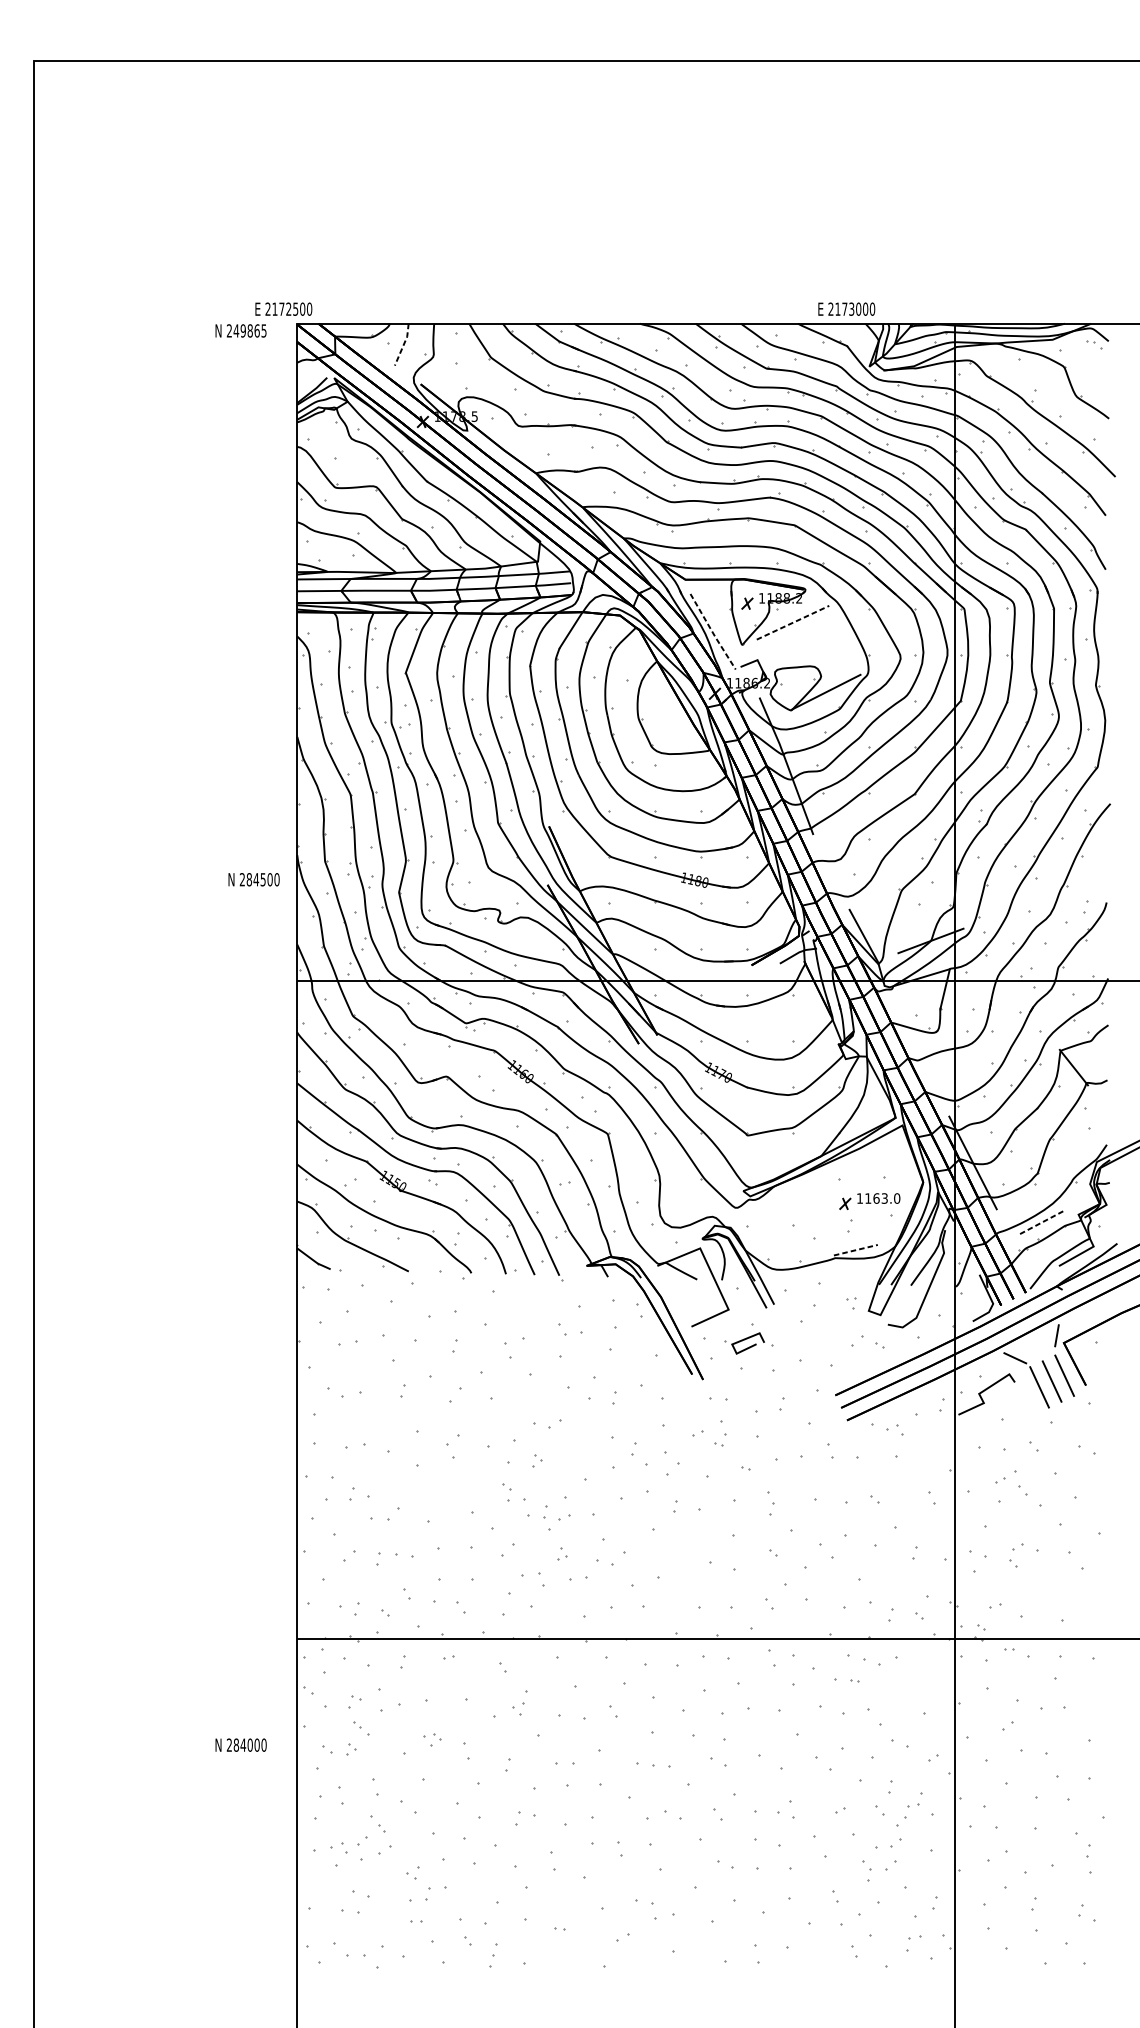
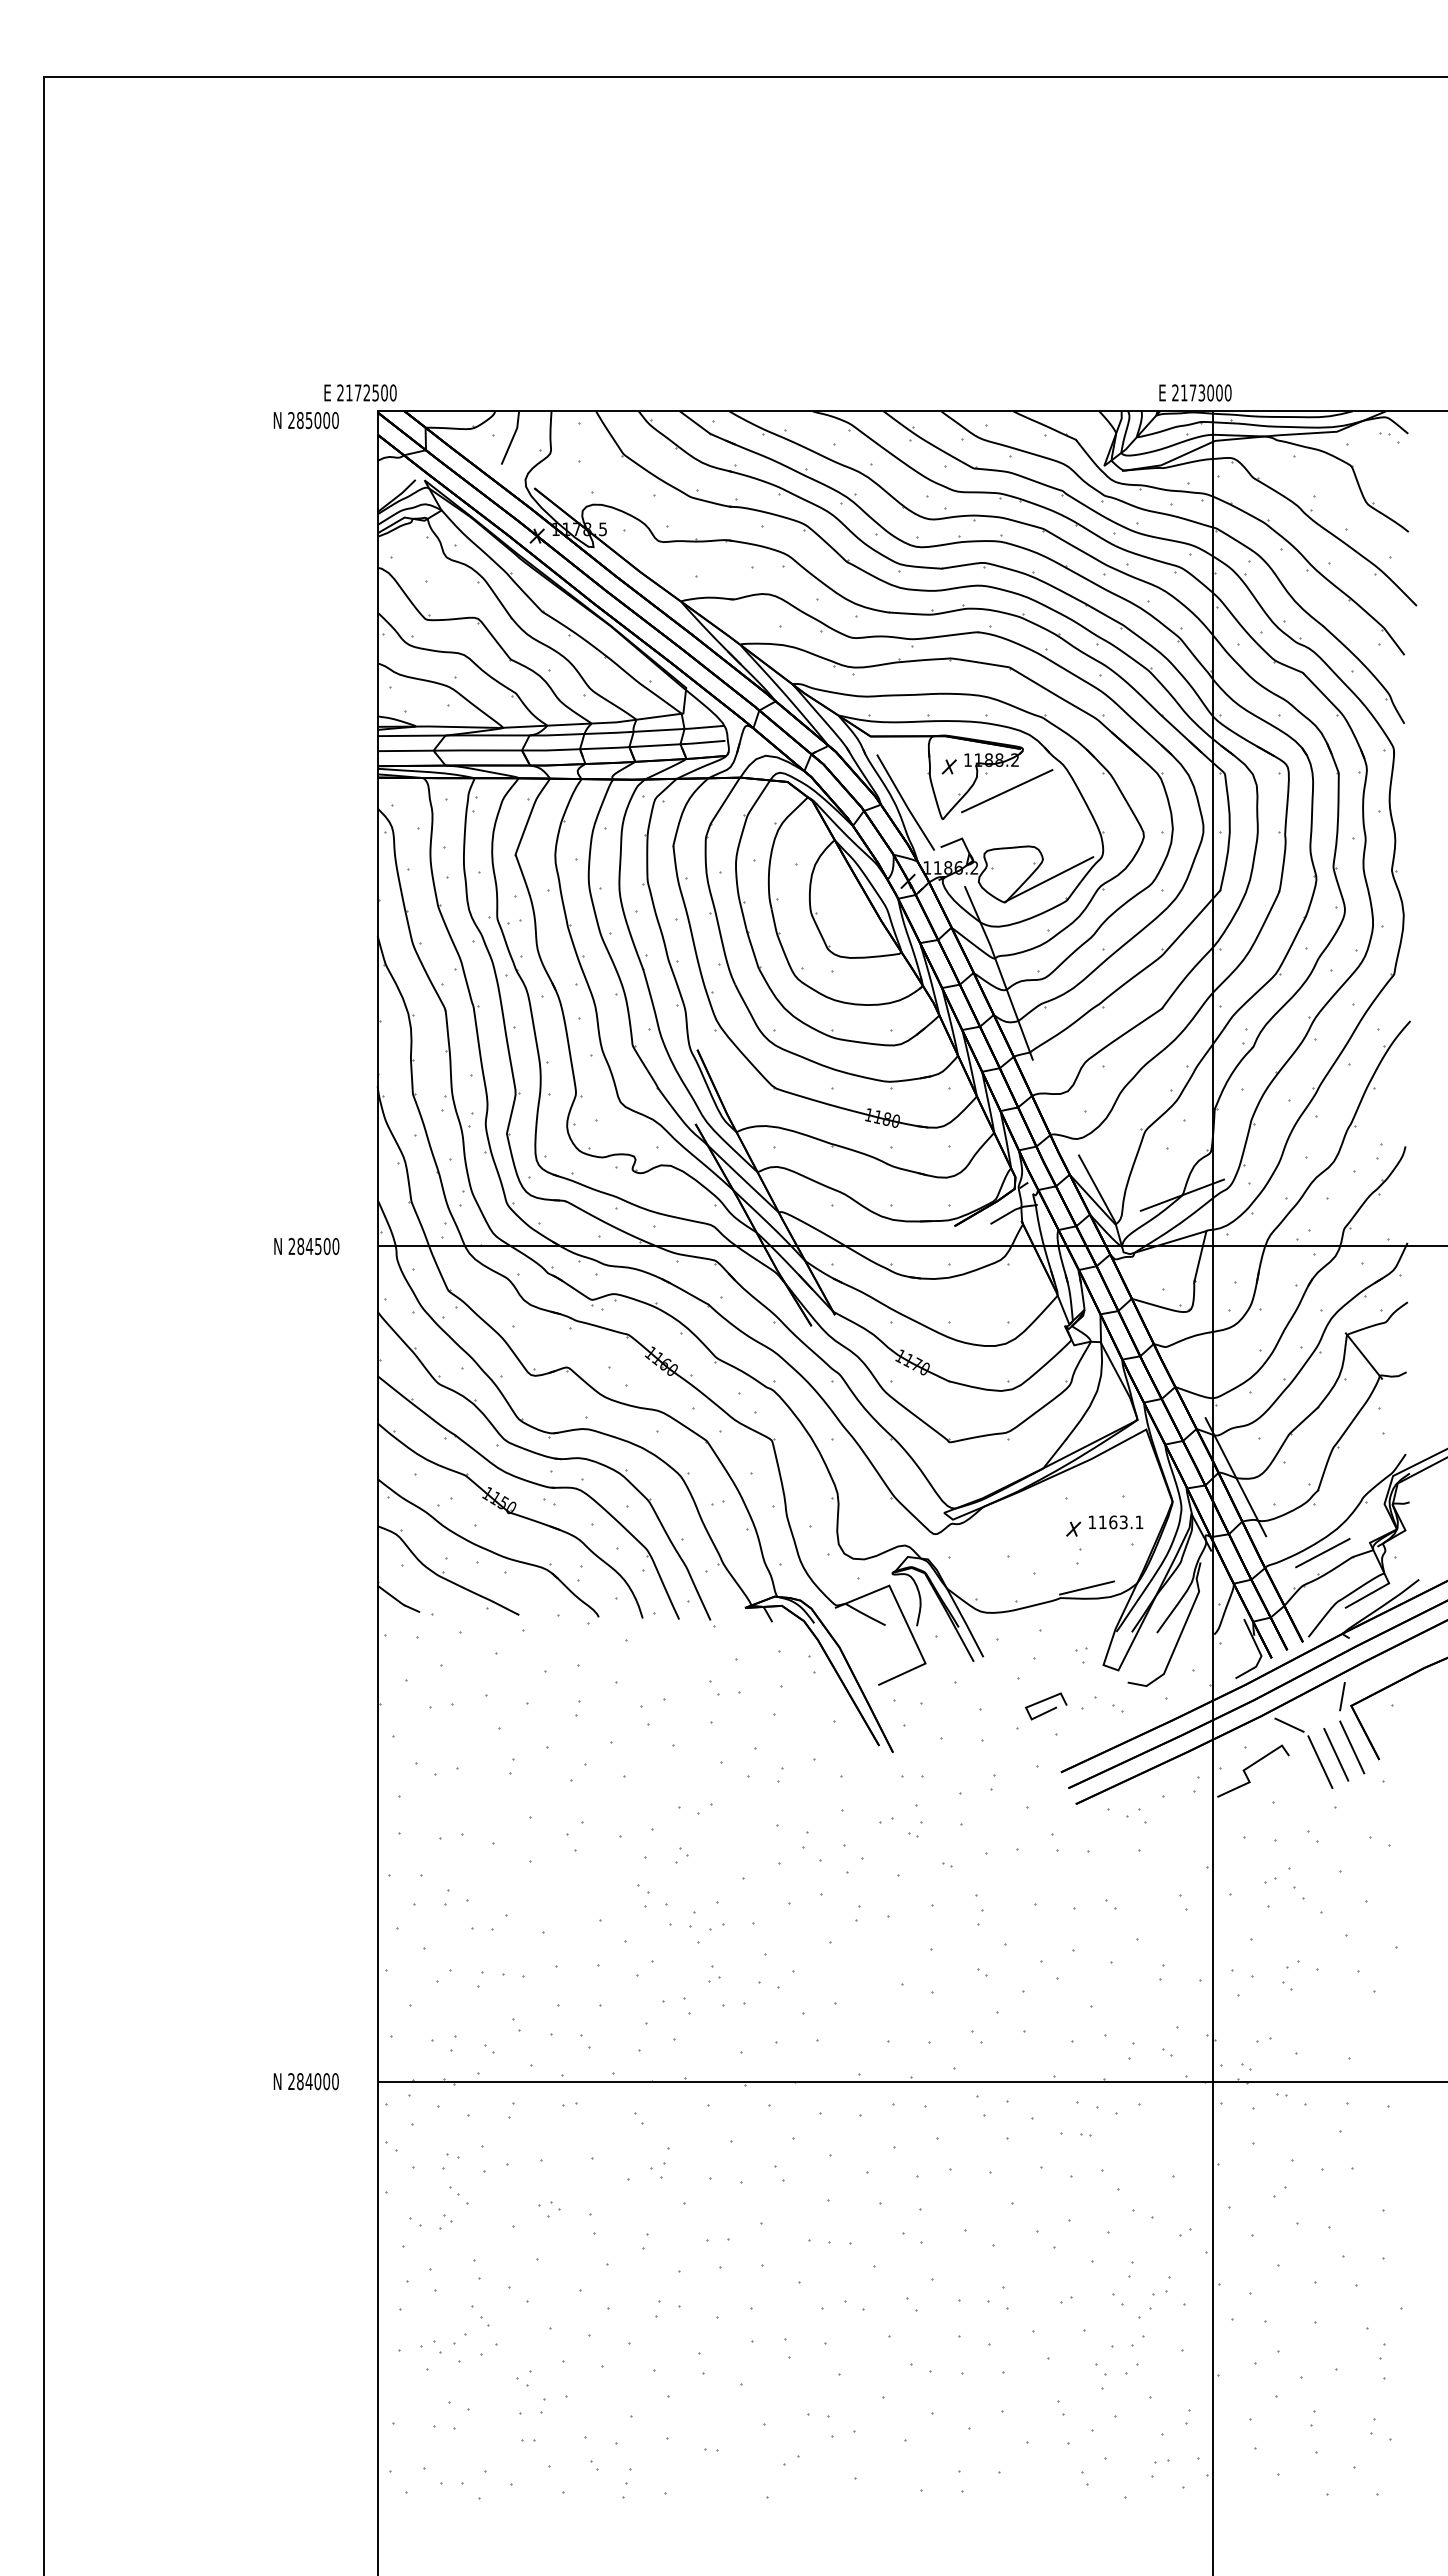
text: (846, 308) -> (1195, 392), moved
text: (249, 330) -> (317, 420), 249865 -> 285000
line: (403, 345) -> (512, 438), dashed -> solid
line: (793, 623) -> (1007, 791), dashed -> solid
line: (712, 632) -> (905, 803), dashed -> solid
text: (253, 879) -> (306, 1246), moved
text: (897, 1198) -> (1139, 1522), 1163.0 -> 1163.1
line: (1041, 1223) -> (1322, 1553), dashed -> solid
line: (856, 1250) -> (1087, 1588), dashed -> solid
line: (749, 1346) -> (1047, 1710), moved
text: (240, 1745) -> (305, 2081), moved

